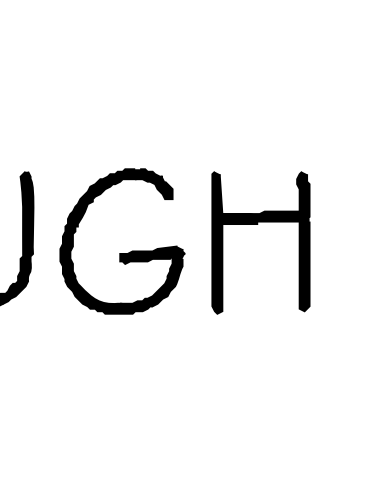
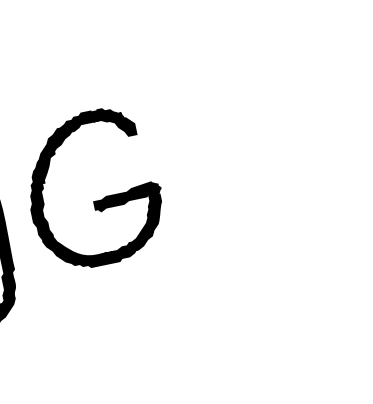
part: (258, 224) -> (240, 190), removed
part: (122, 253) -> (96, 201), moved

